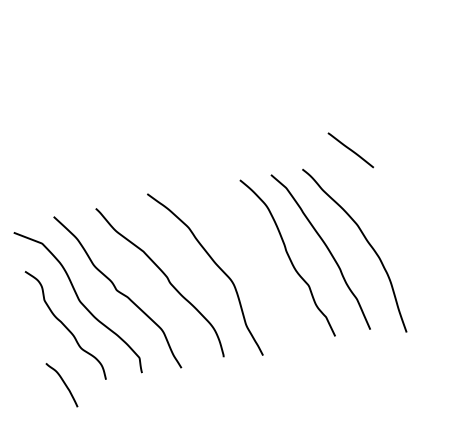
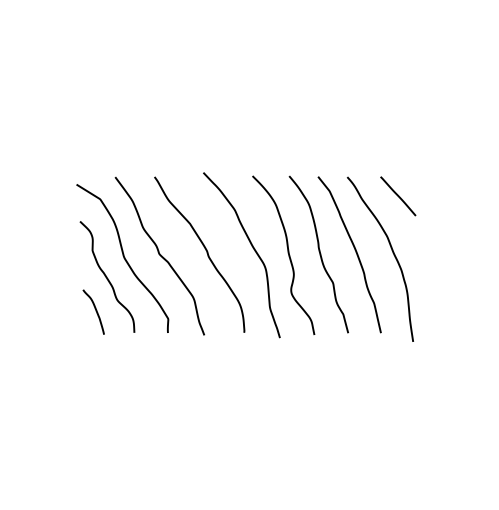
line: (351, 150) -> (398, 196), moved
curve: (253, 263) -> (287, 253), added
curve: (63, 384) -> (95, 311), moved

